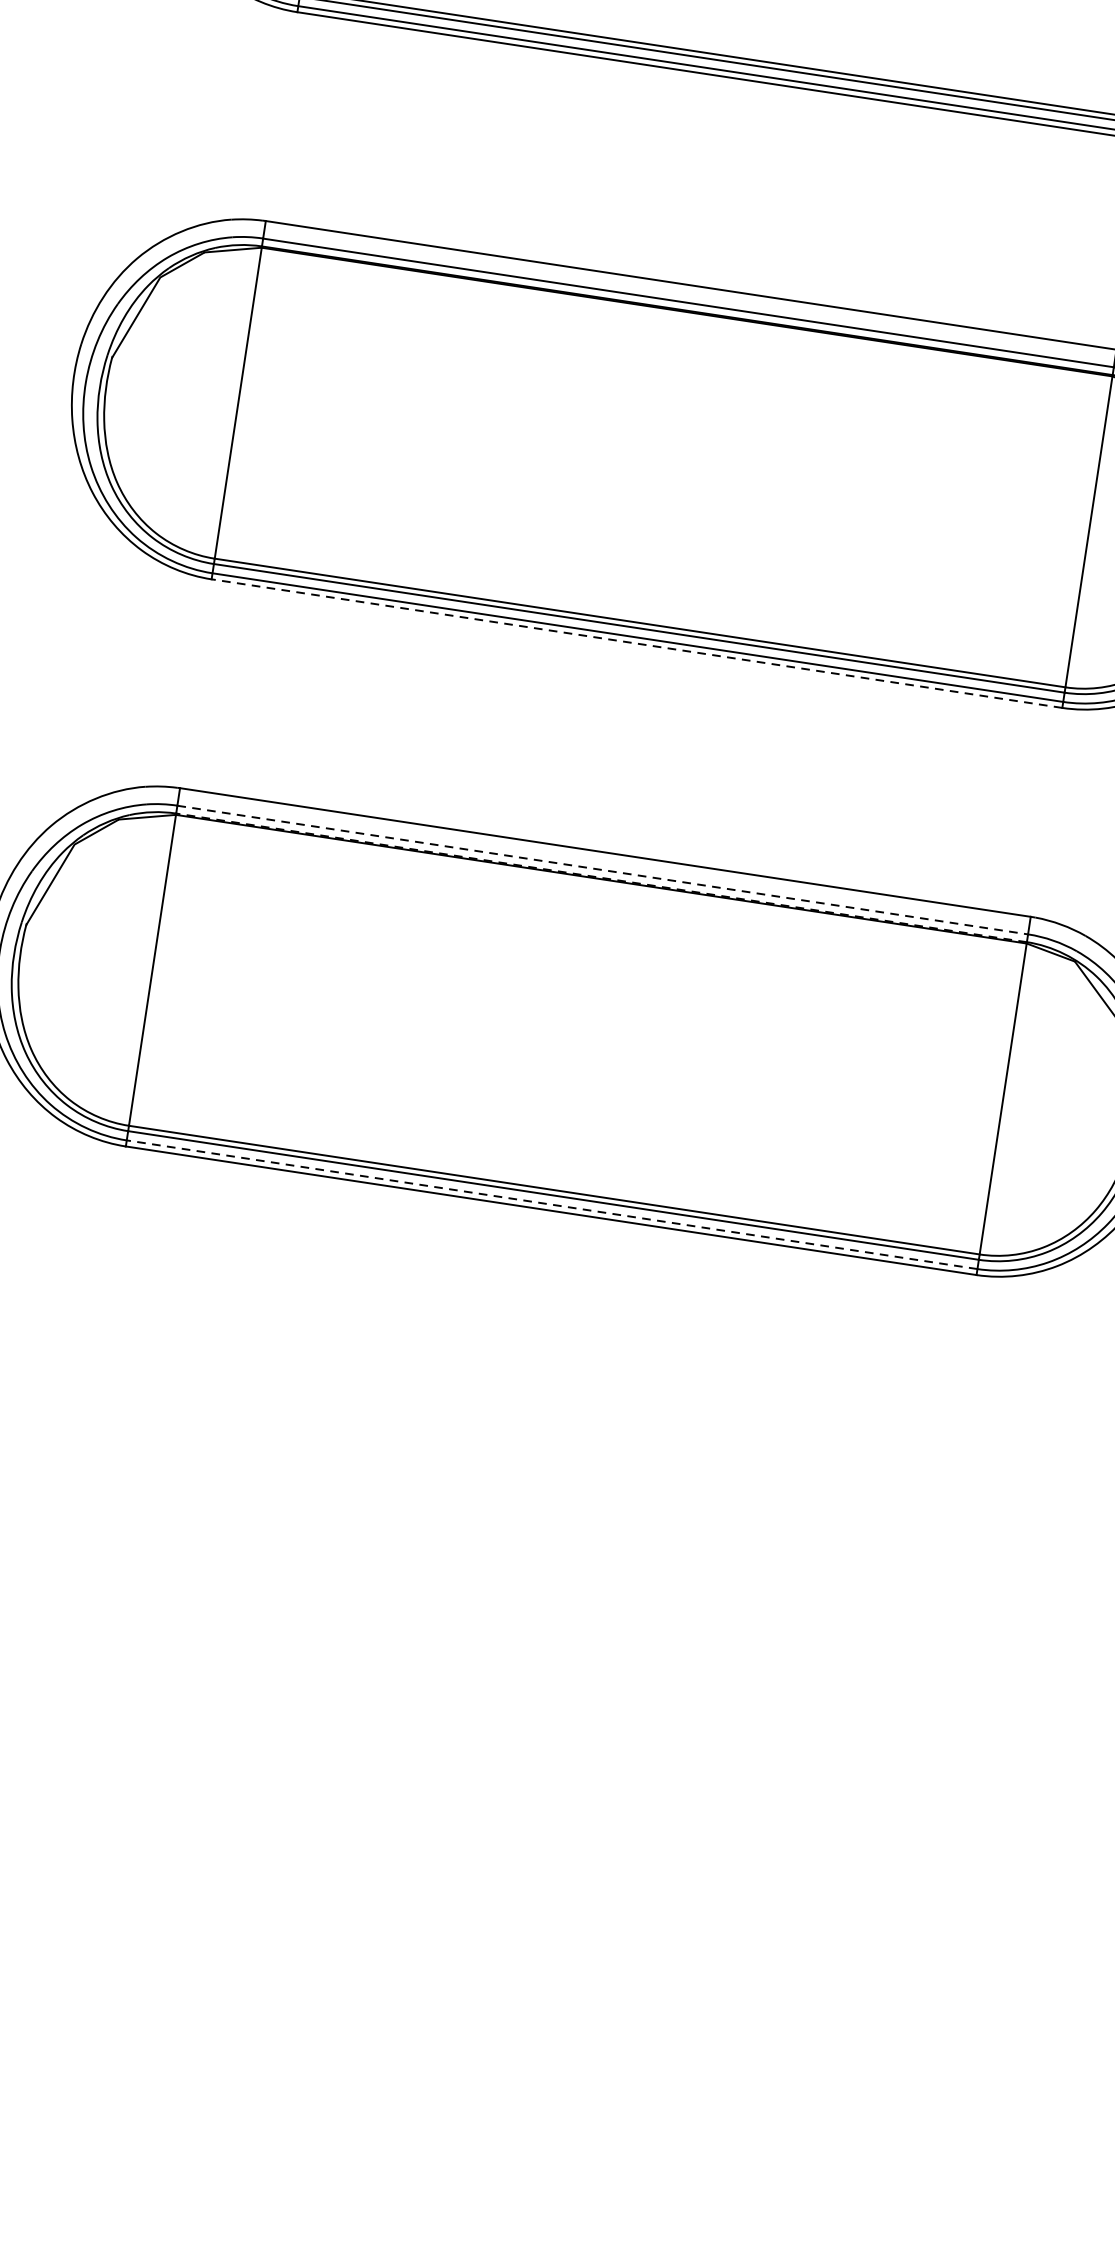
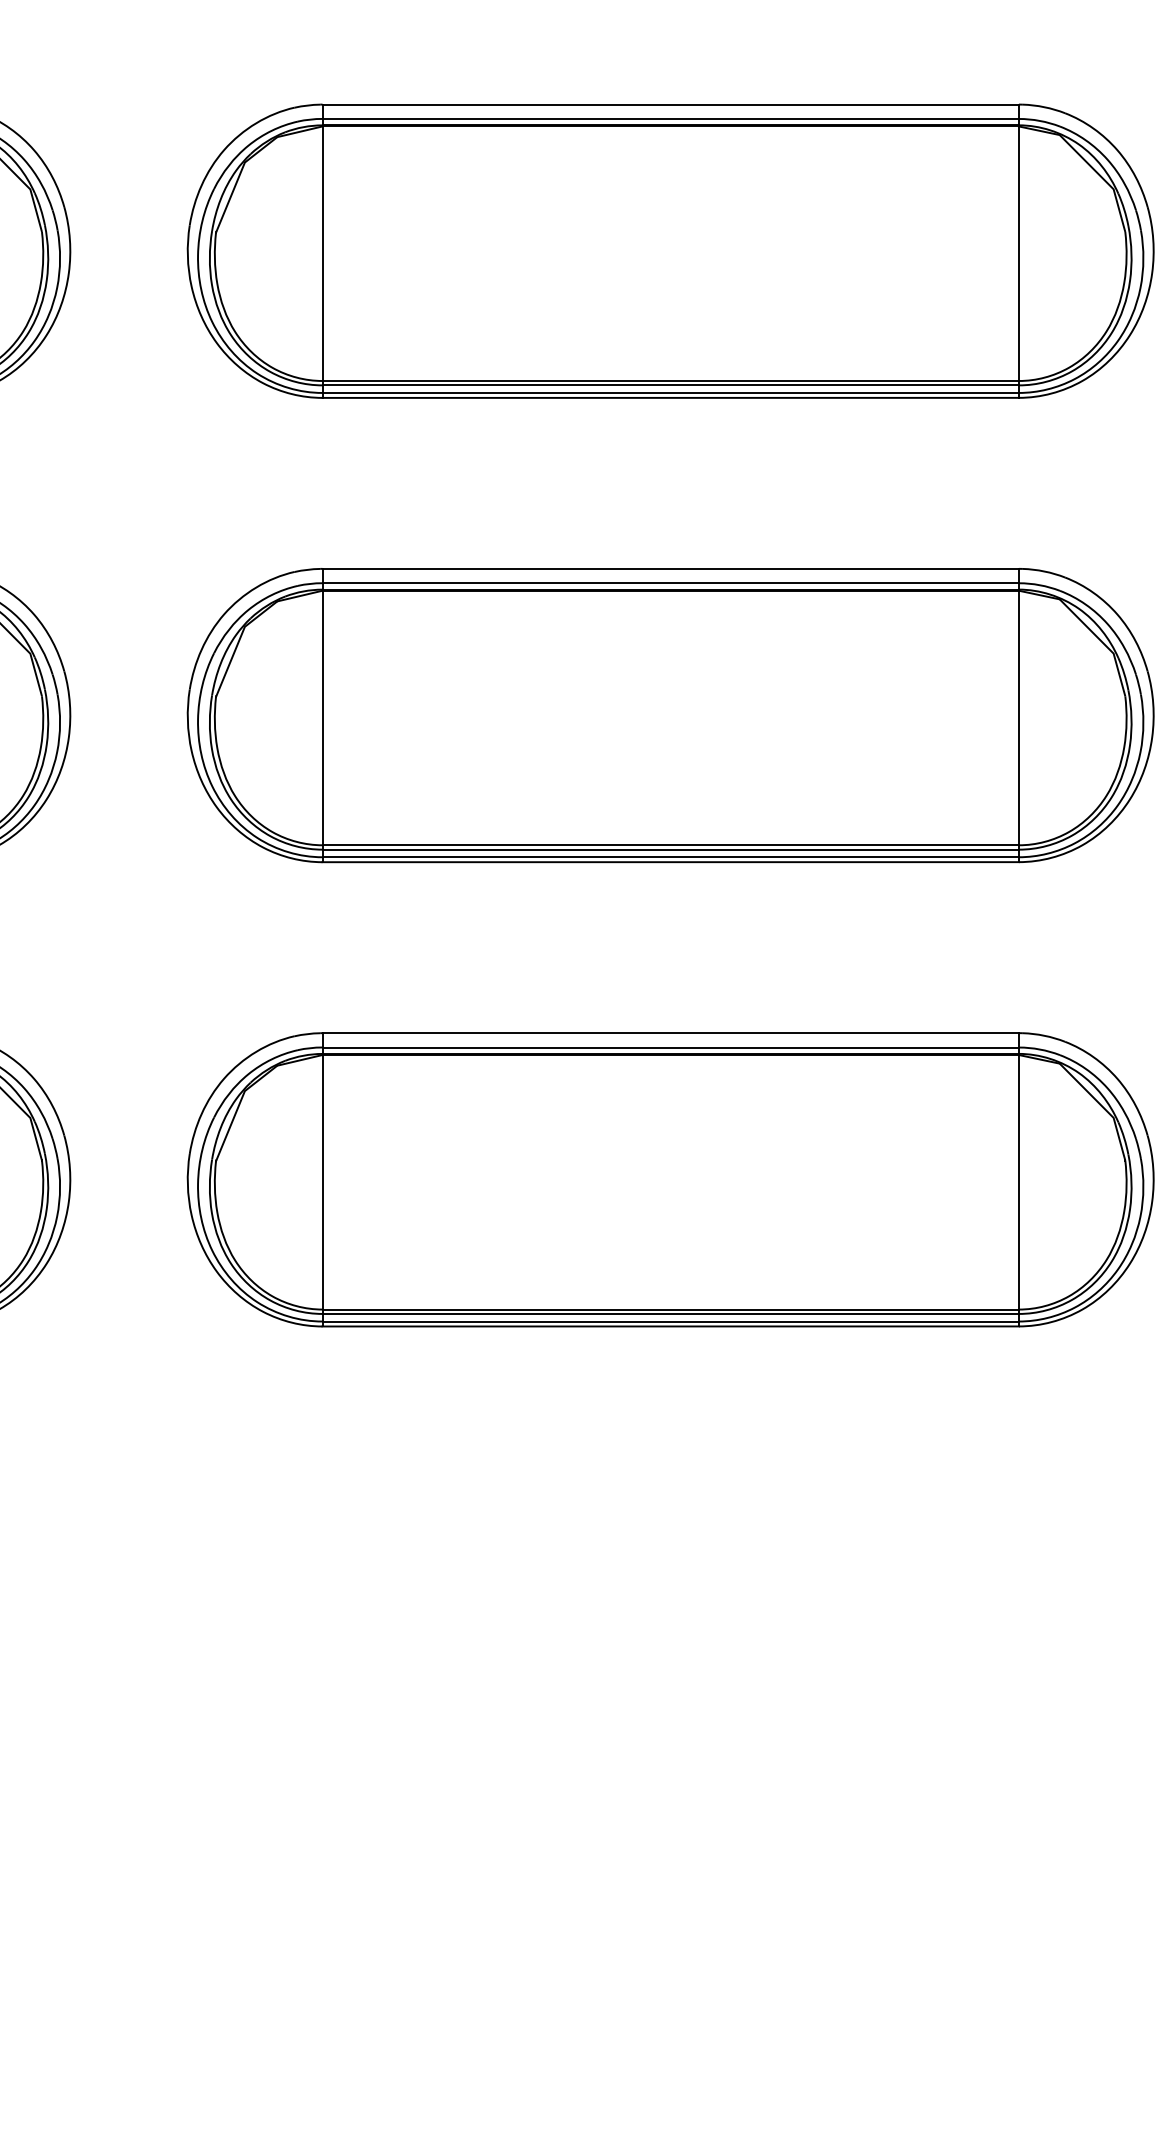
line: (636, 643) -> (670, 862), dashed -> solid
line: (603, 870) -> (671, 1047), dashed -> solid
line: (601, 877) -> (670, 1053), dashed -> solid
line: (551, 1204) -> (670, 1321), dashed -> solid

